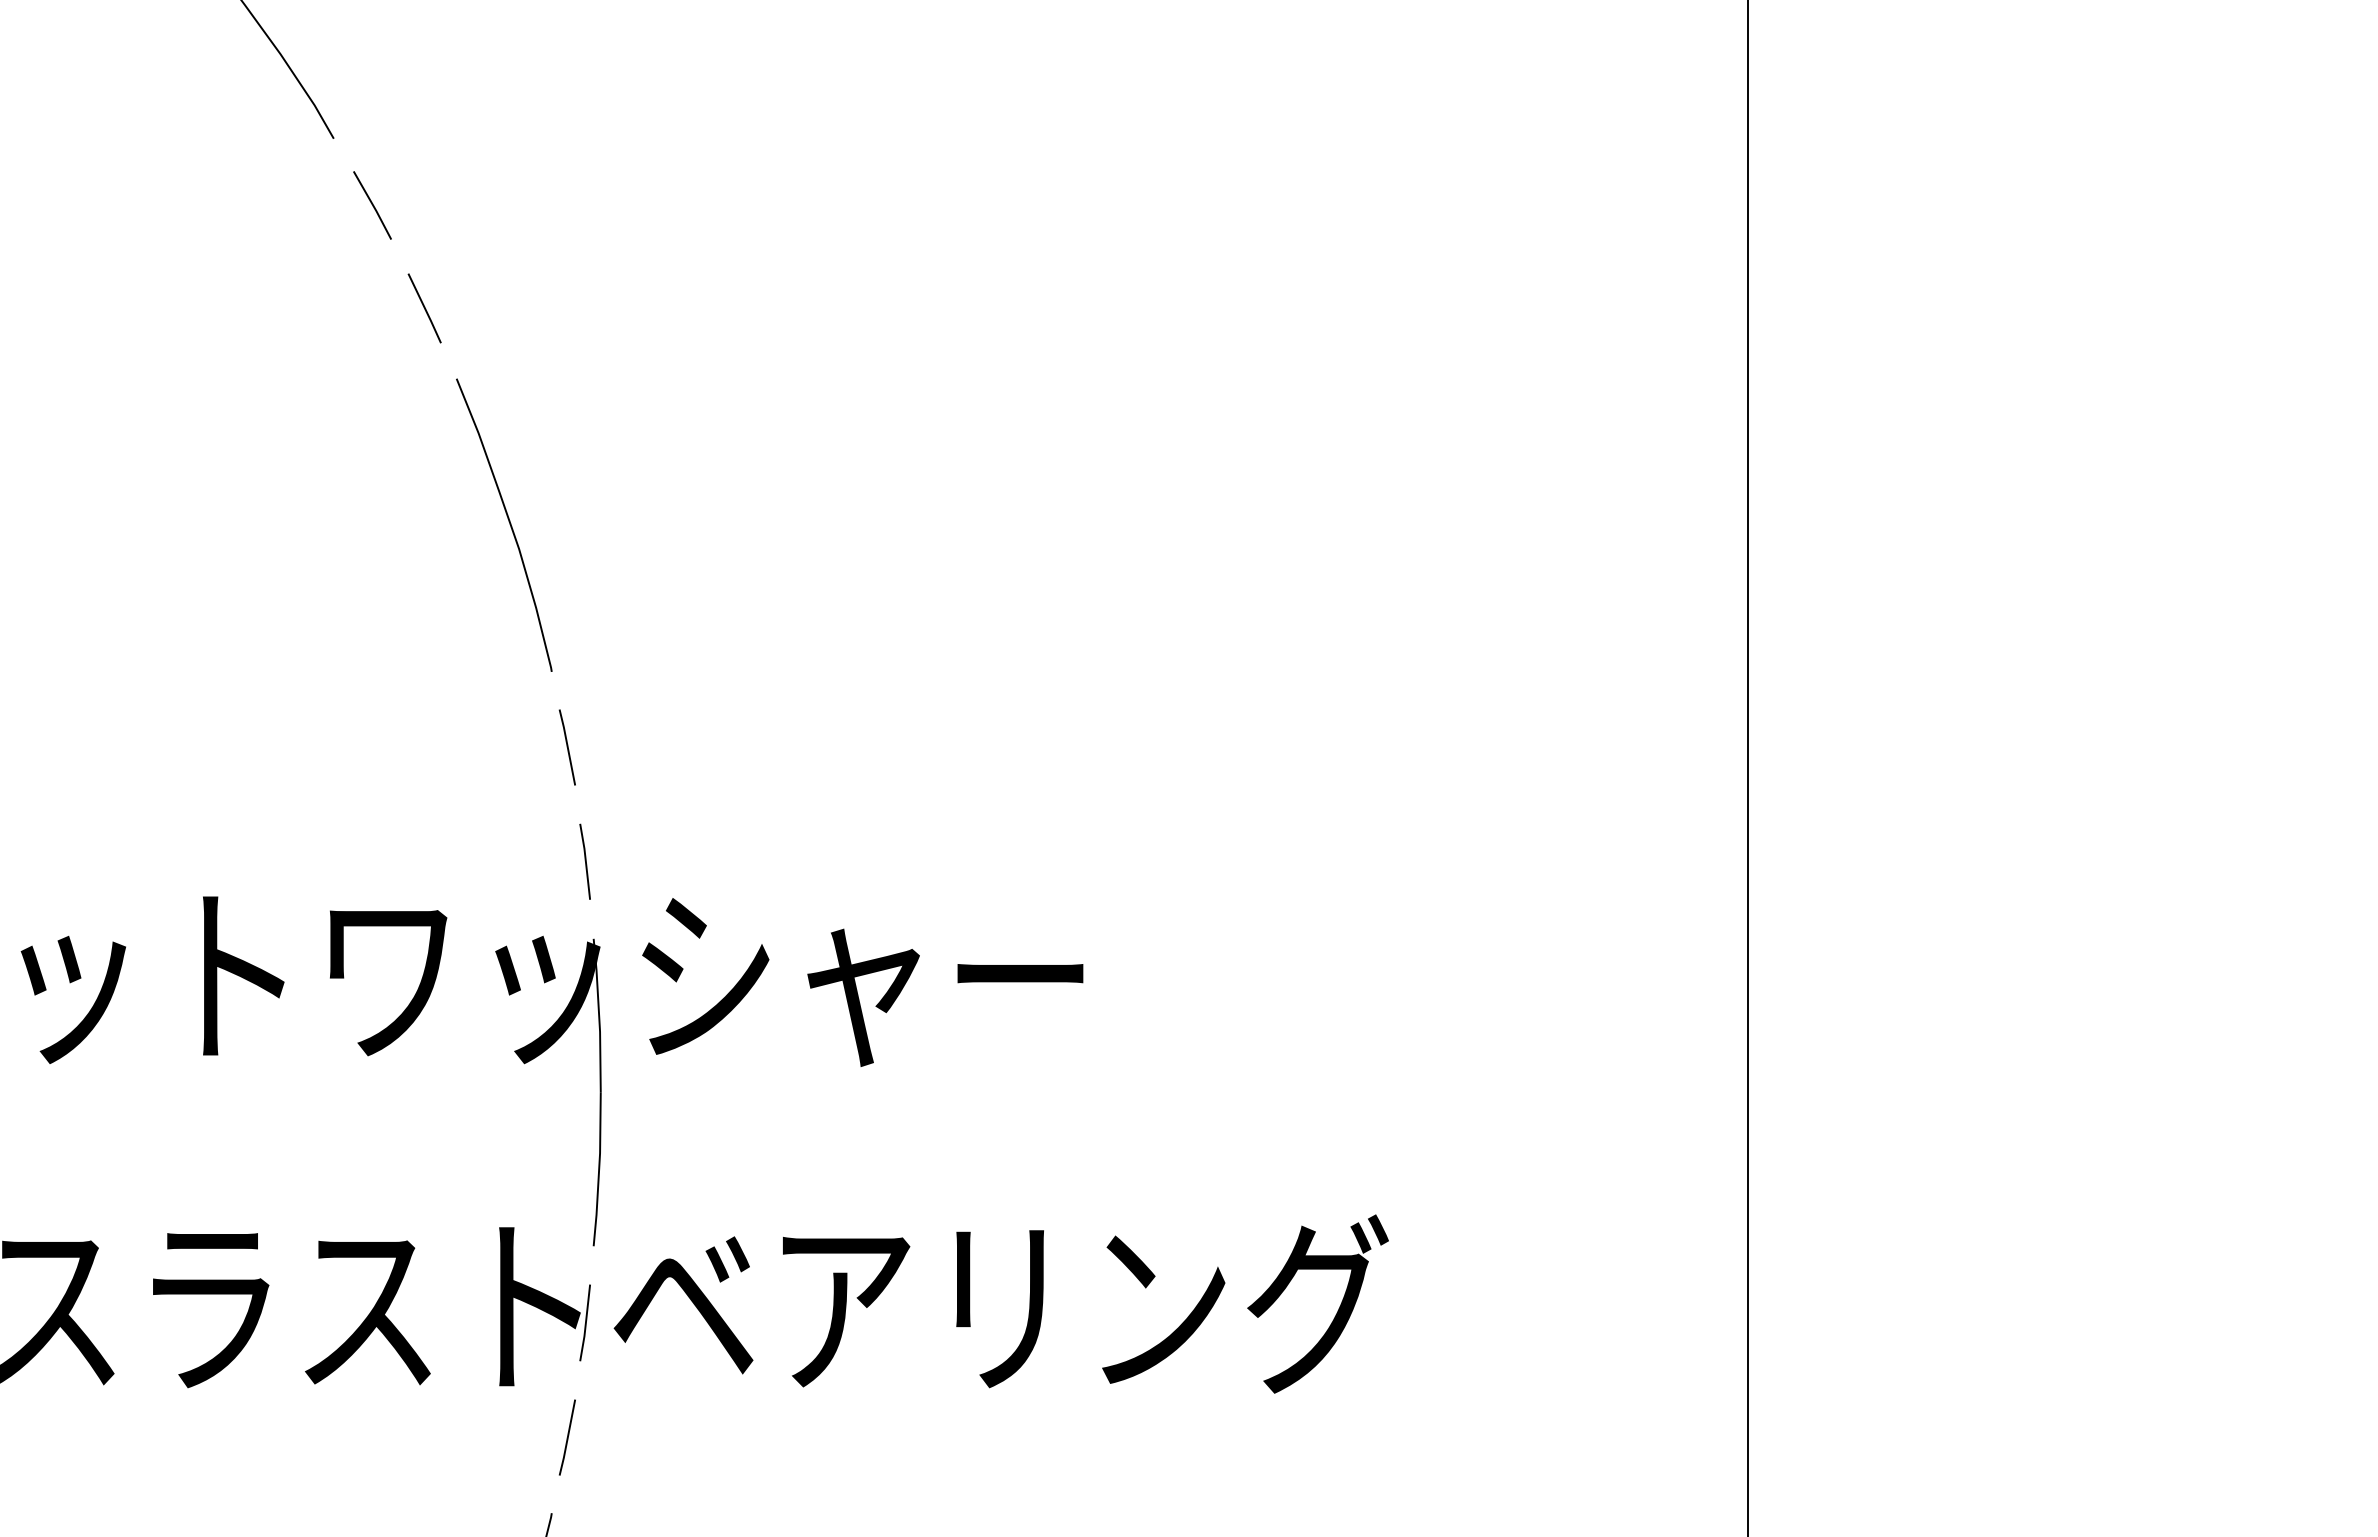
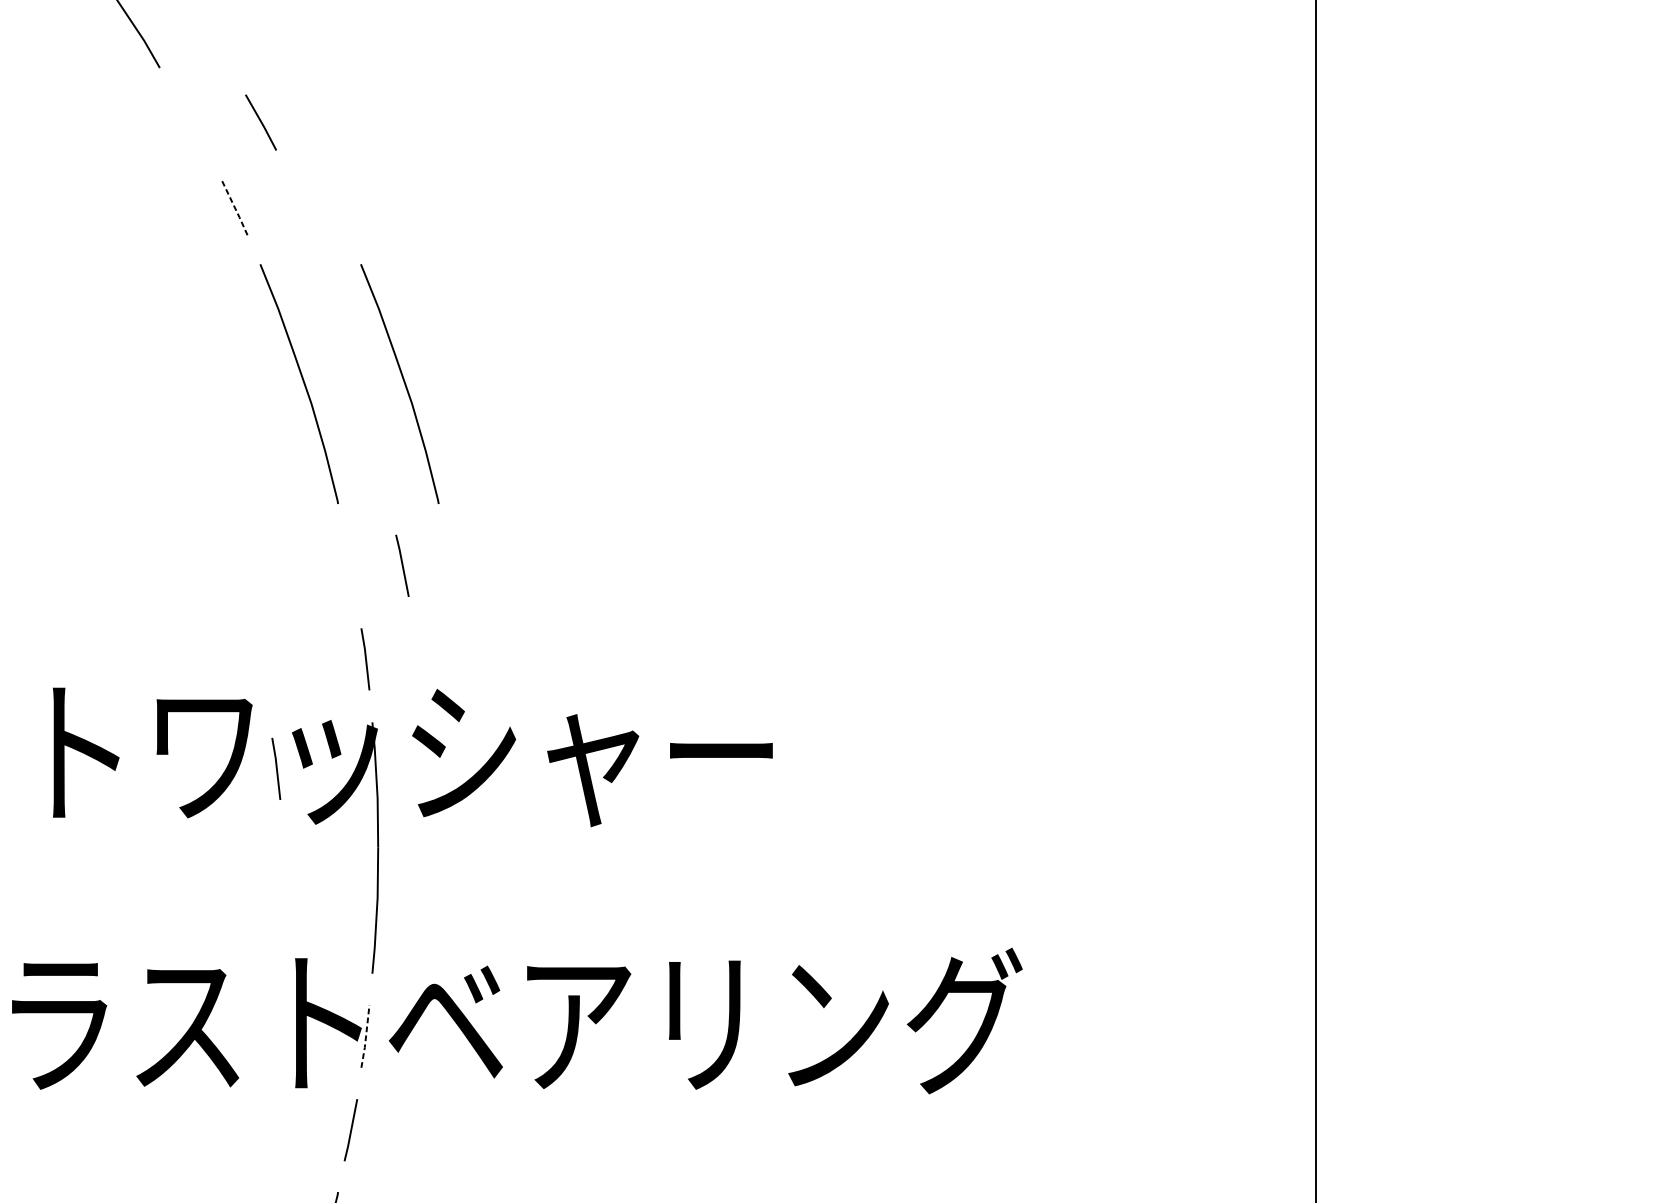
line: (372, 205) -> (261, 122), moved
line: (425, 308) -> (234, 206), solid -> dashed
curve: (631, 521) -> (403, 381), added
line: (566, 747) -> (401, 565), moved
line: (475, 994) -> (275, 767), added
line: (585, 1323) -> (365, 1036), solid -> dashed

